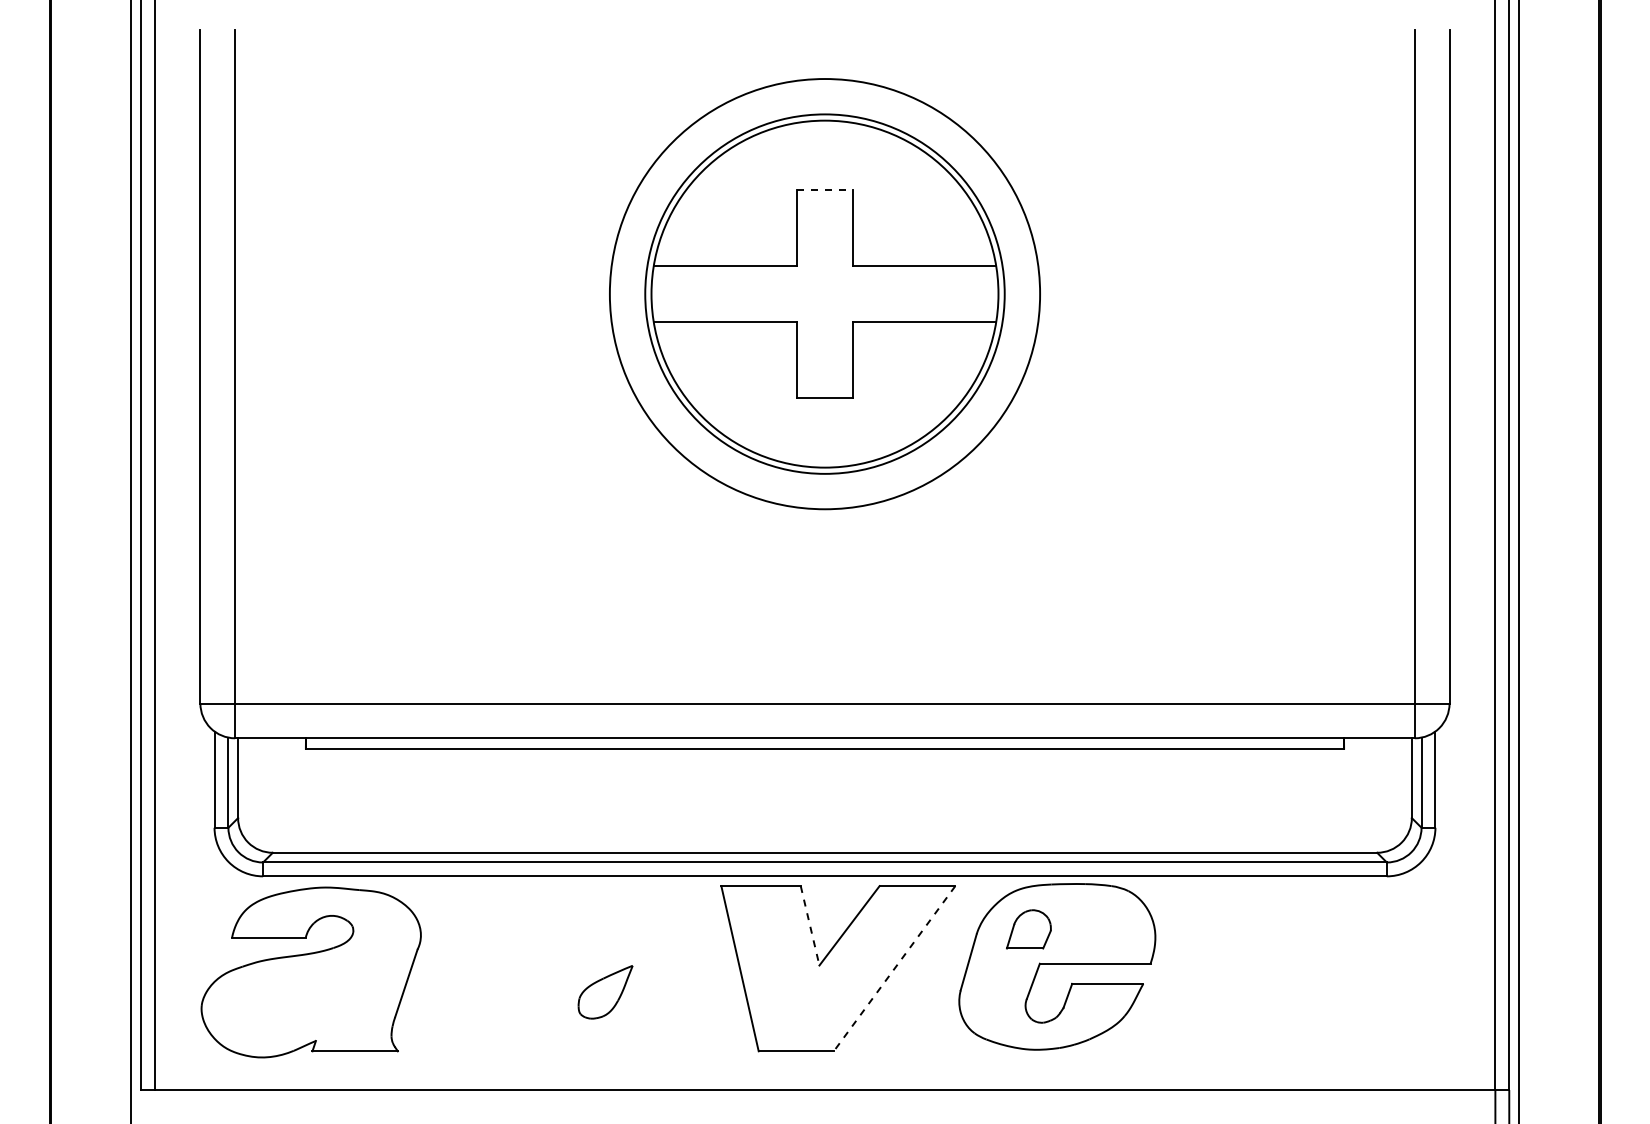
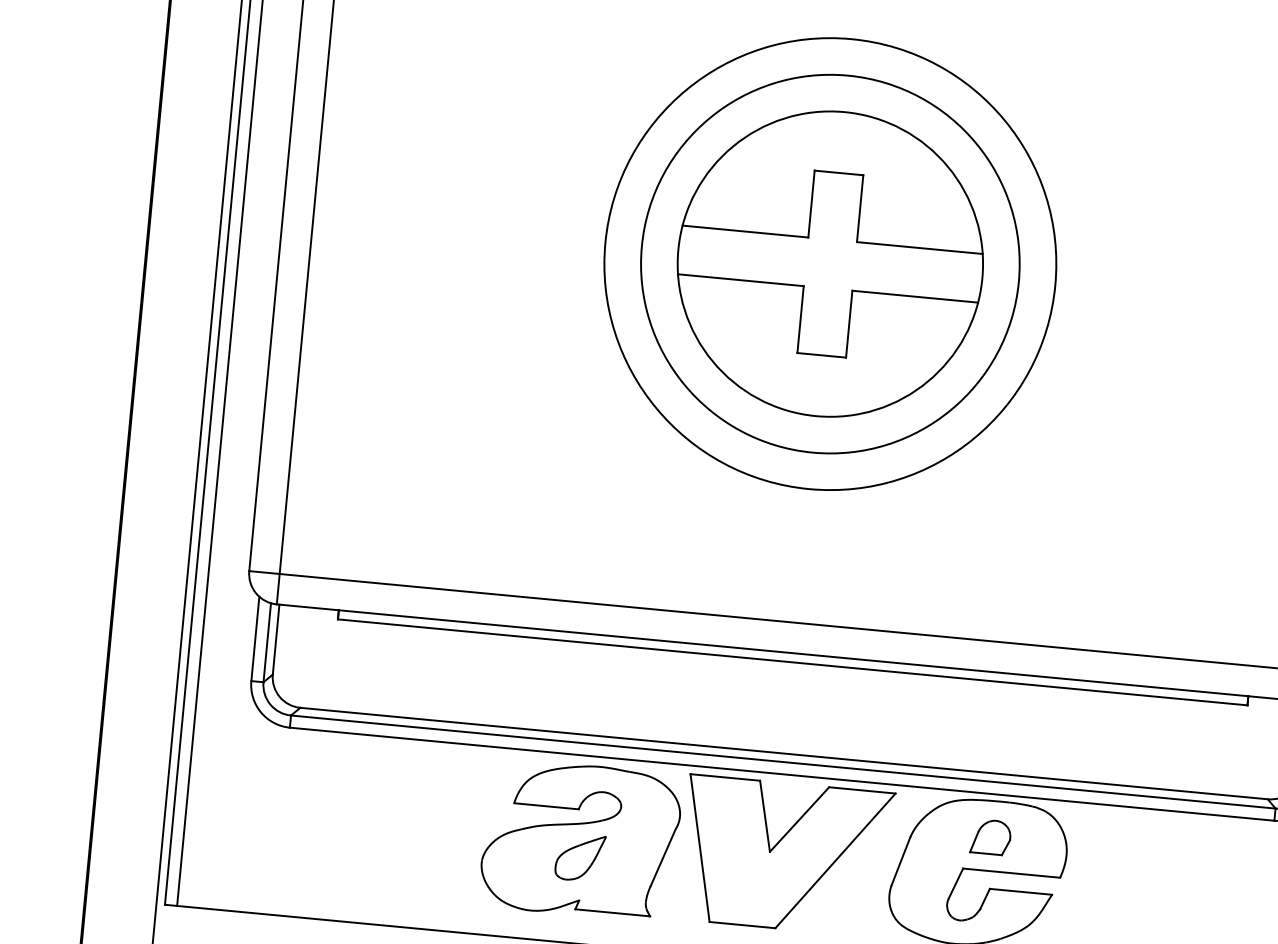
line: (825, 190) -> (839, 173), dashed -> solid
circle: (824, 293) -> (829, 263), size x1.43
line: (810, 925) -> (765, 816), dashed -> solid
part: (1028, 929) -> (990, 837), moved
line: (894, 968) -> (835, 860), dashed -> solid
part: (310, 972) -> (580, 840), moved

